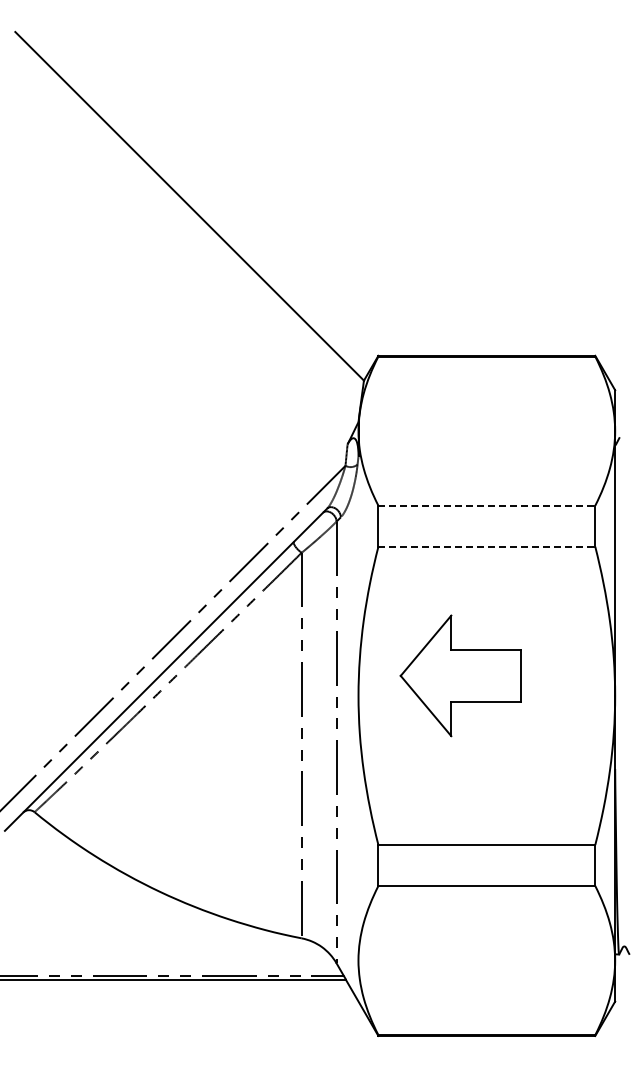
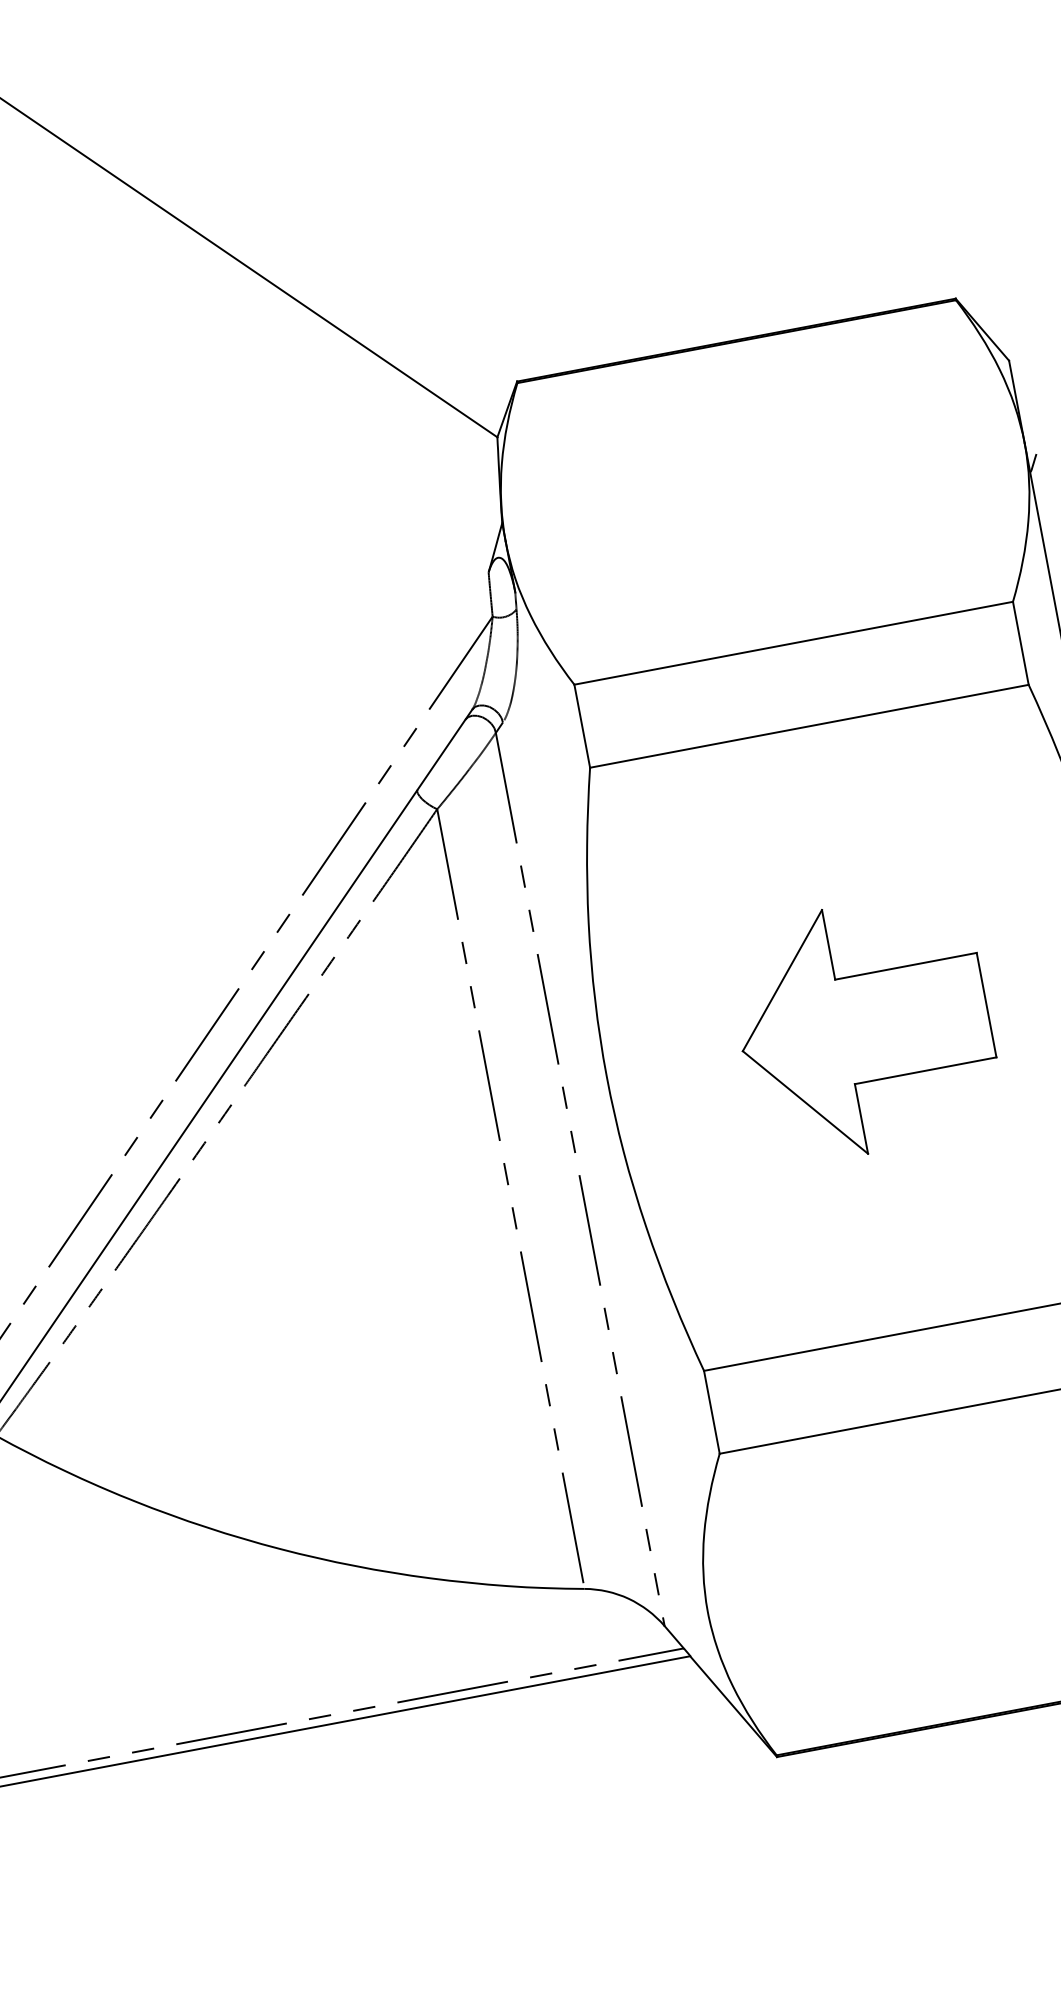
line: (487, 505) -> (794, 642), dashed -> solid
line: (487, 546) -> (810, 725), dashed -> solid
part: (460, 675) -> (863, 1027), moved

